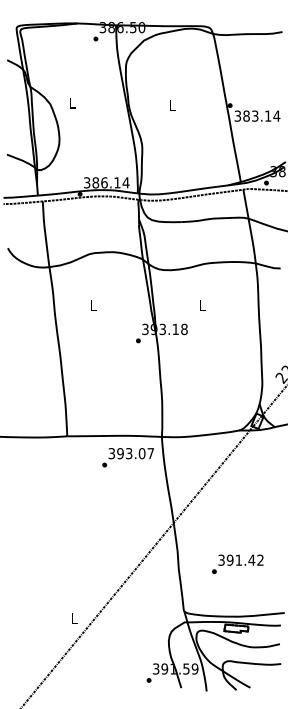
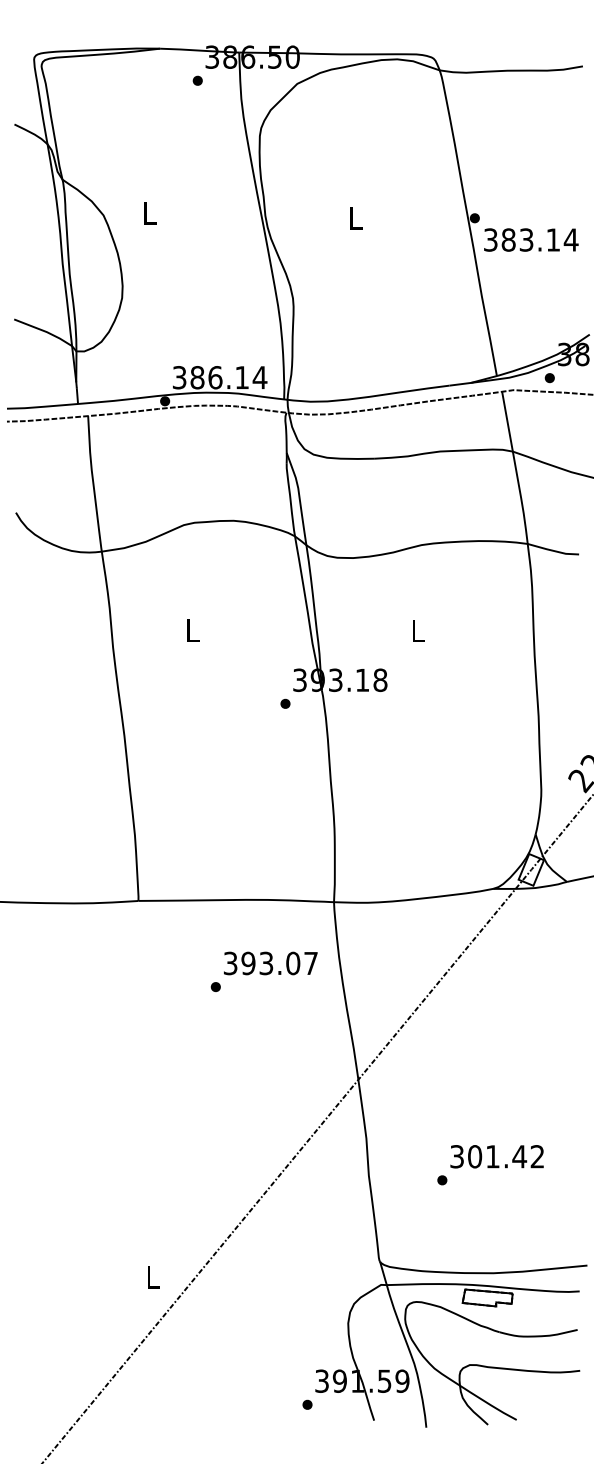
text: (127, 457) -> (262, 971), moved
text: (229, 560) -> (473, 1157), 391.42 -> 301.42

